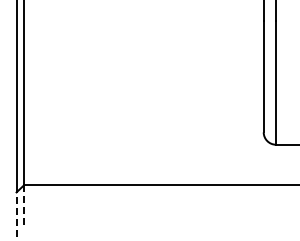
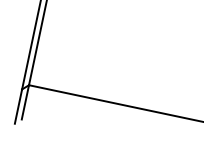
line: (23, 207) -> (25, 102), dashed -> solid
line: (16, 213) -> (18, 105), dashed -> solid

